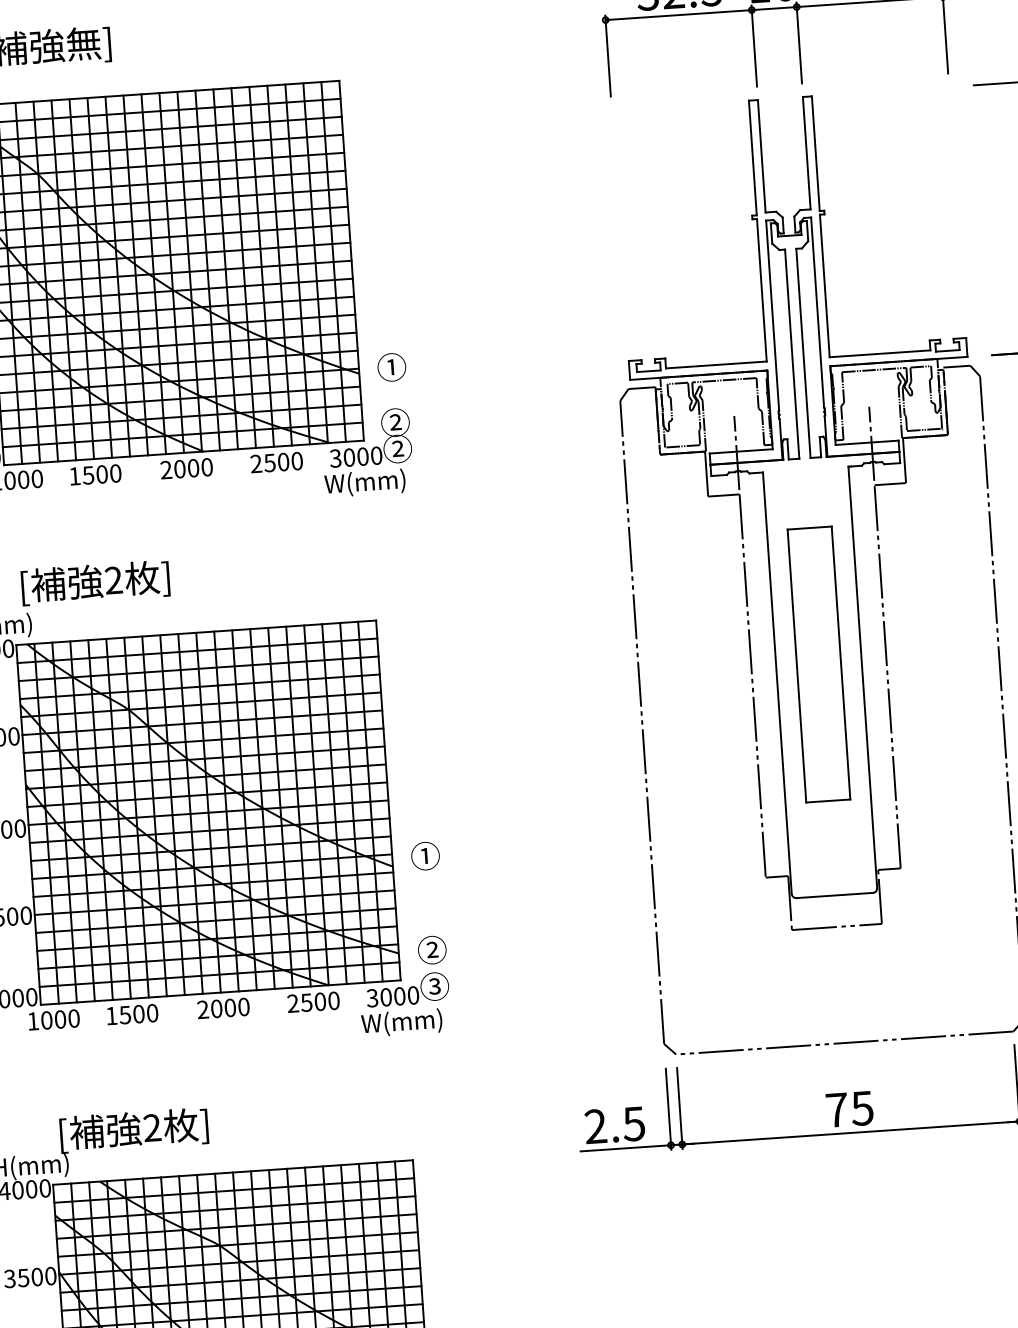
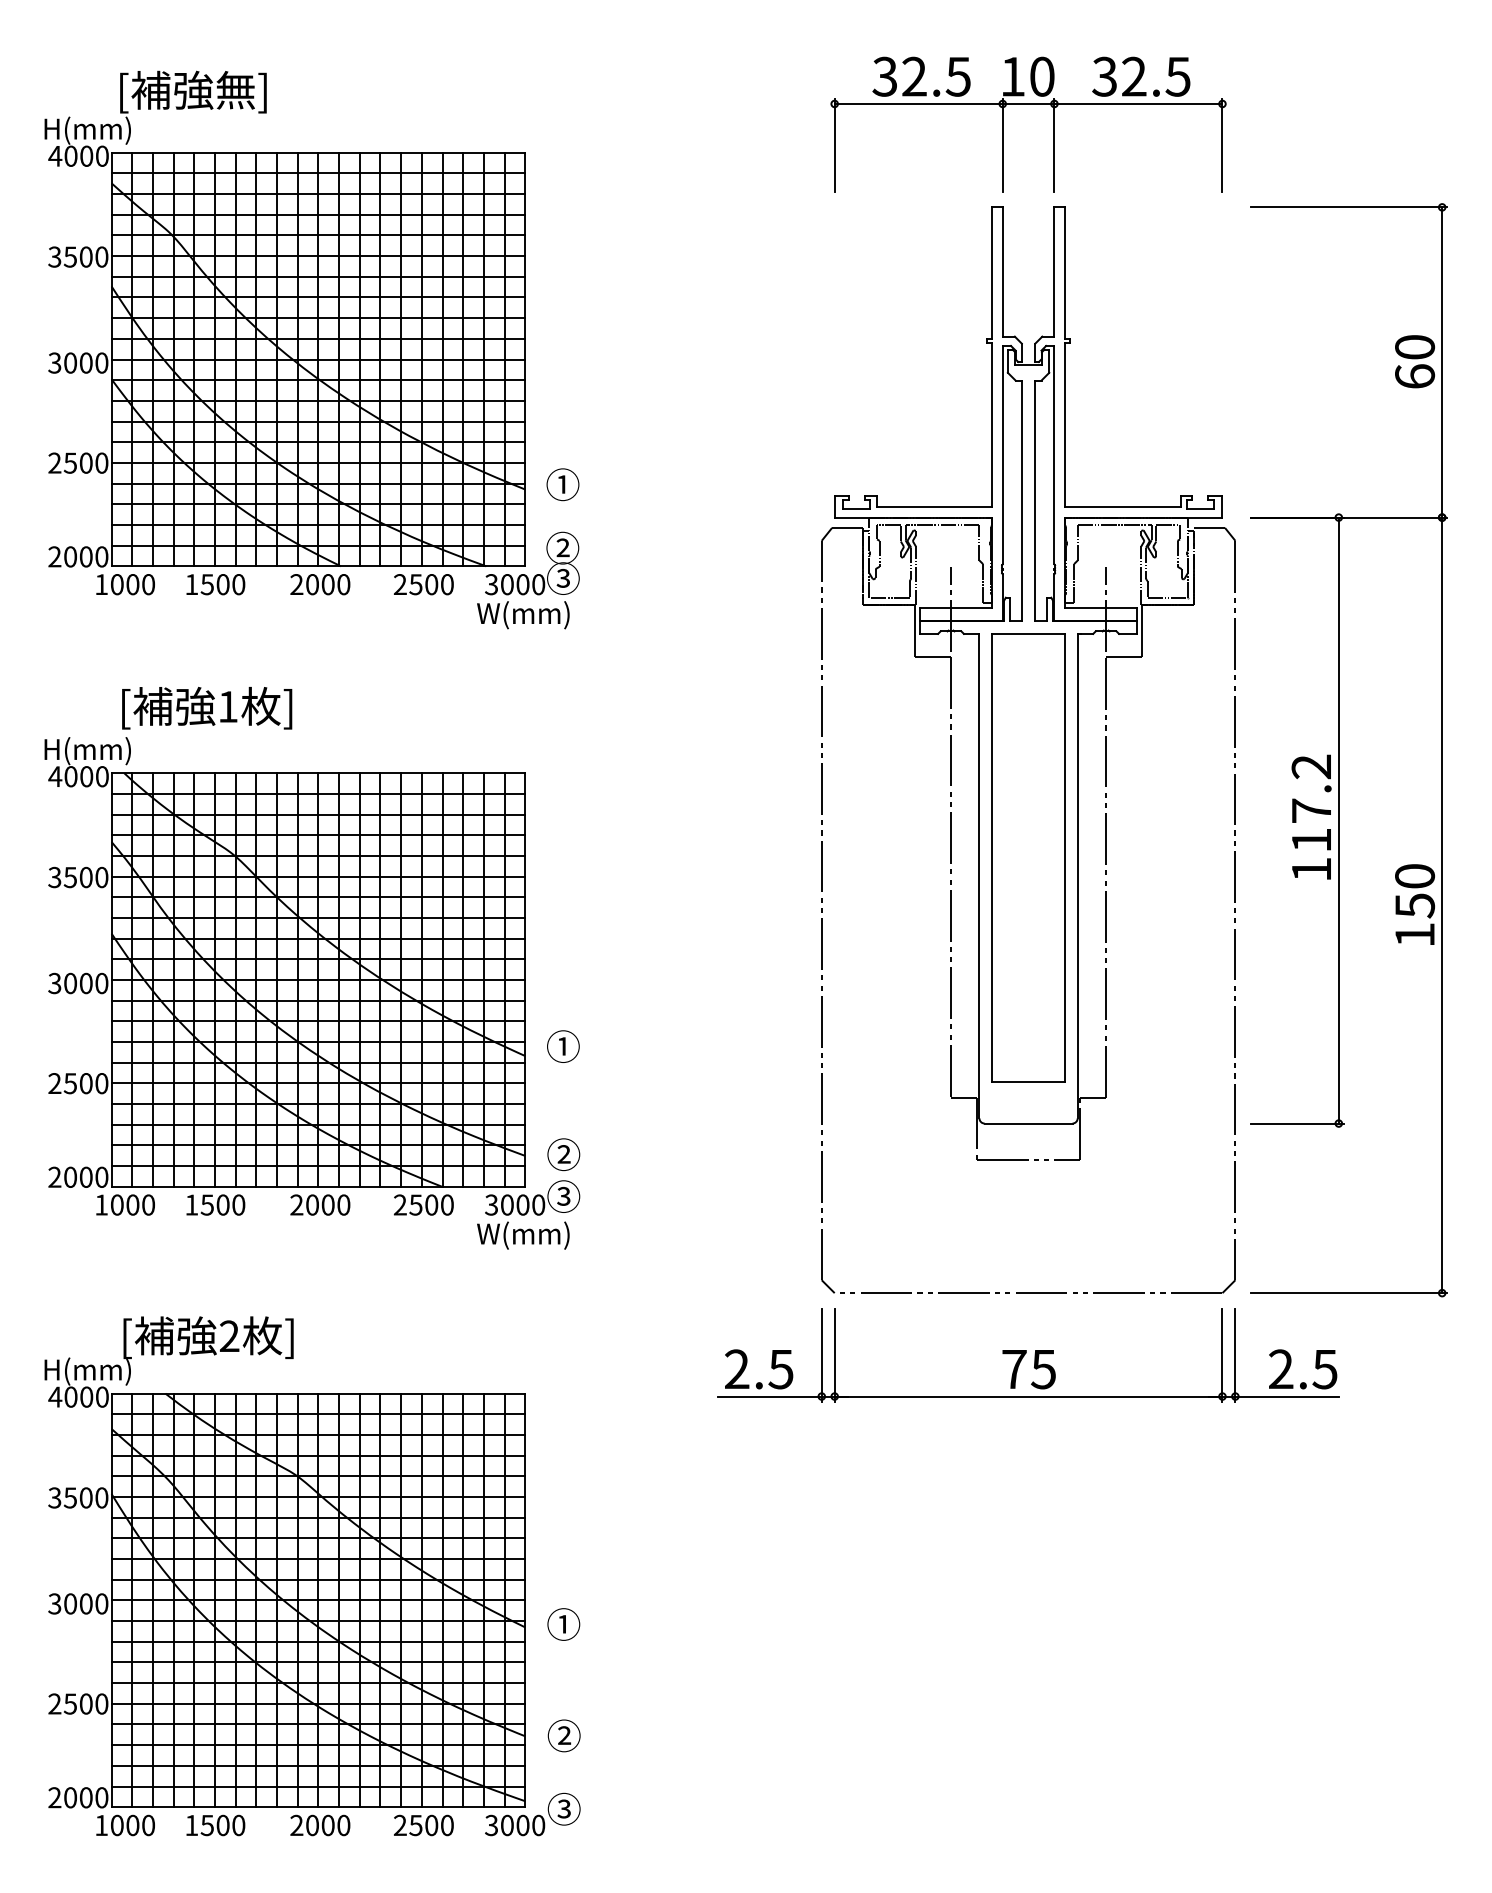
text: (397, 448) -> (563, 578), ② -> ③
text: (113, 580) -> (227, 706), 2 -> 1
part: (818, 664) -> (1028, 857), size x1.43

